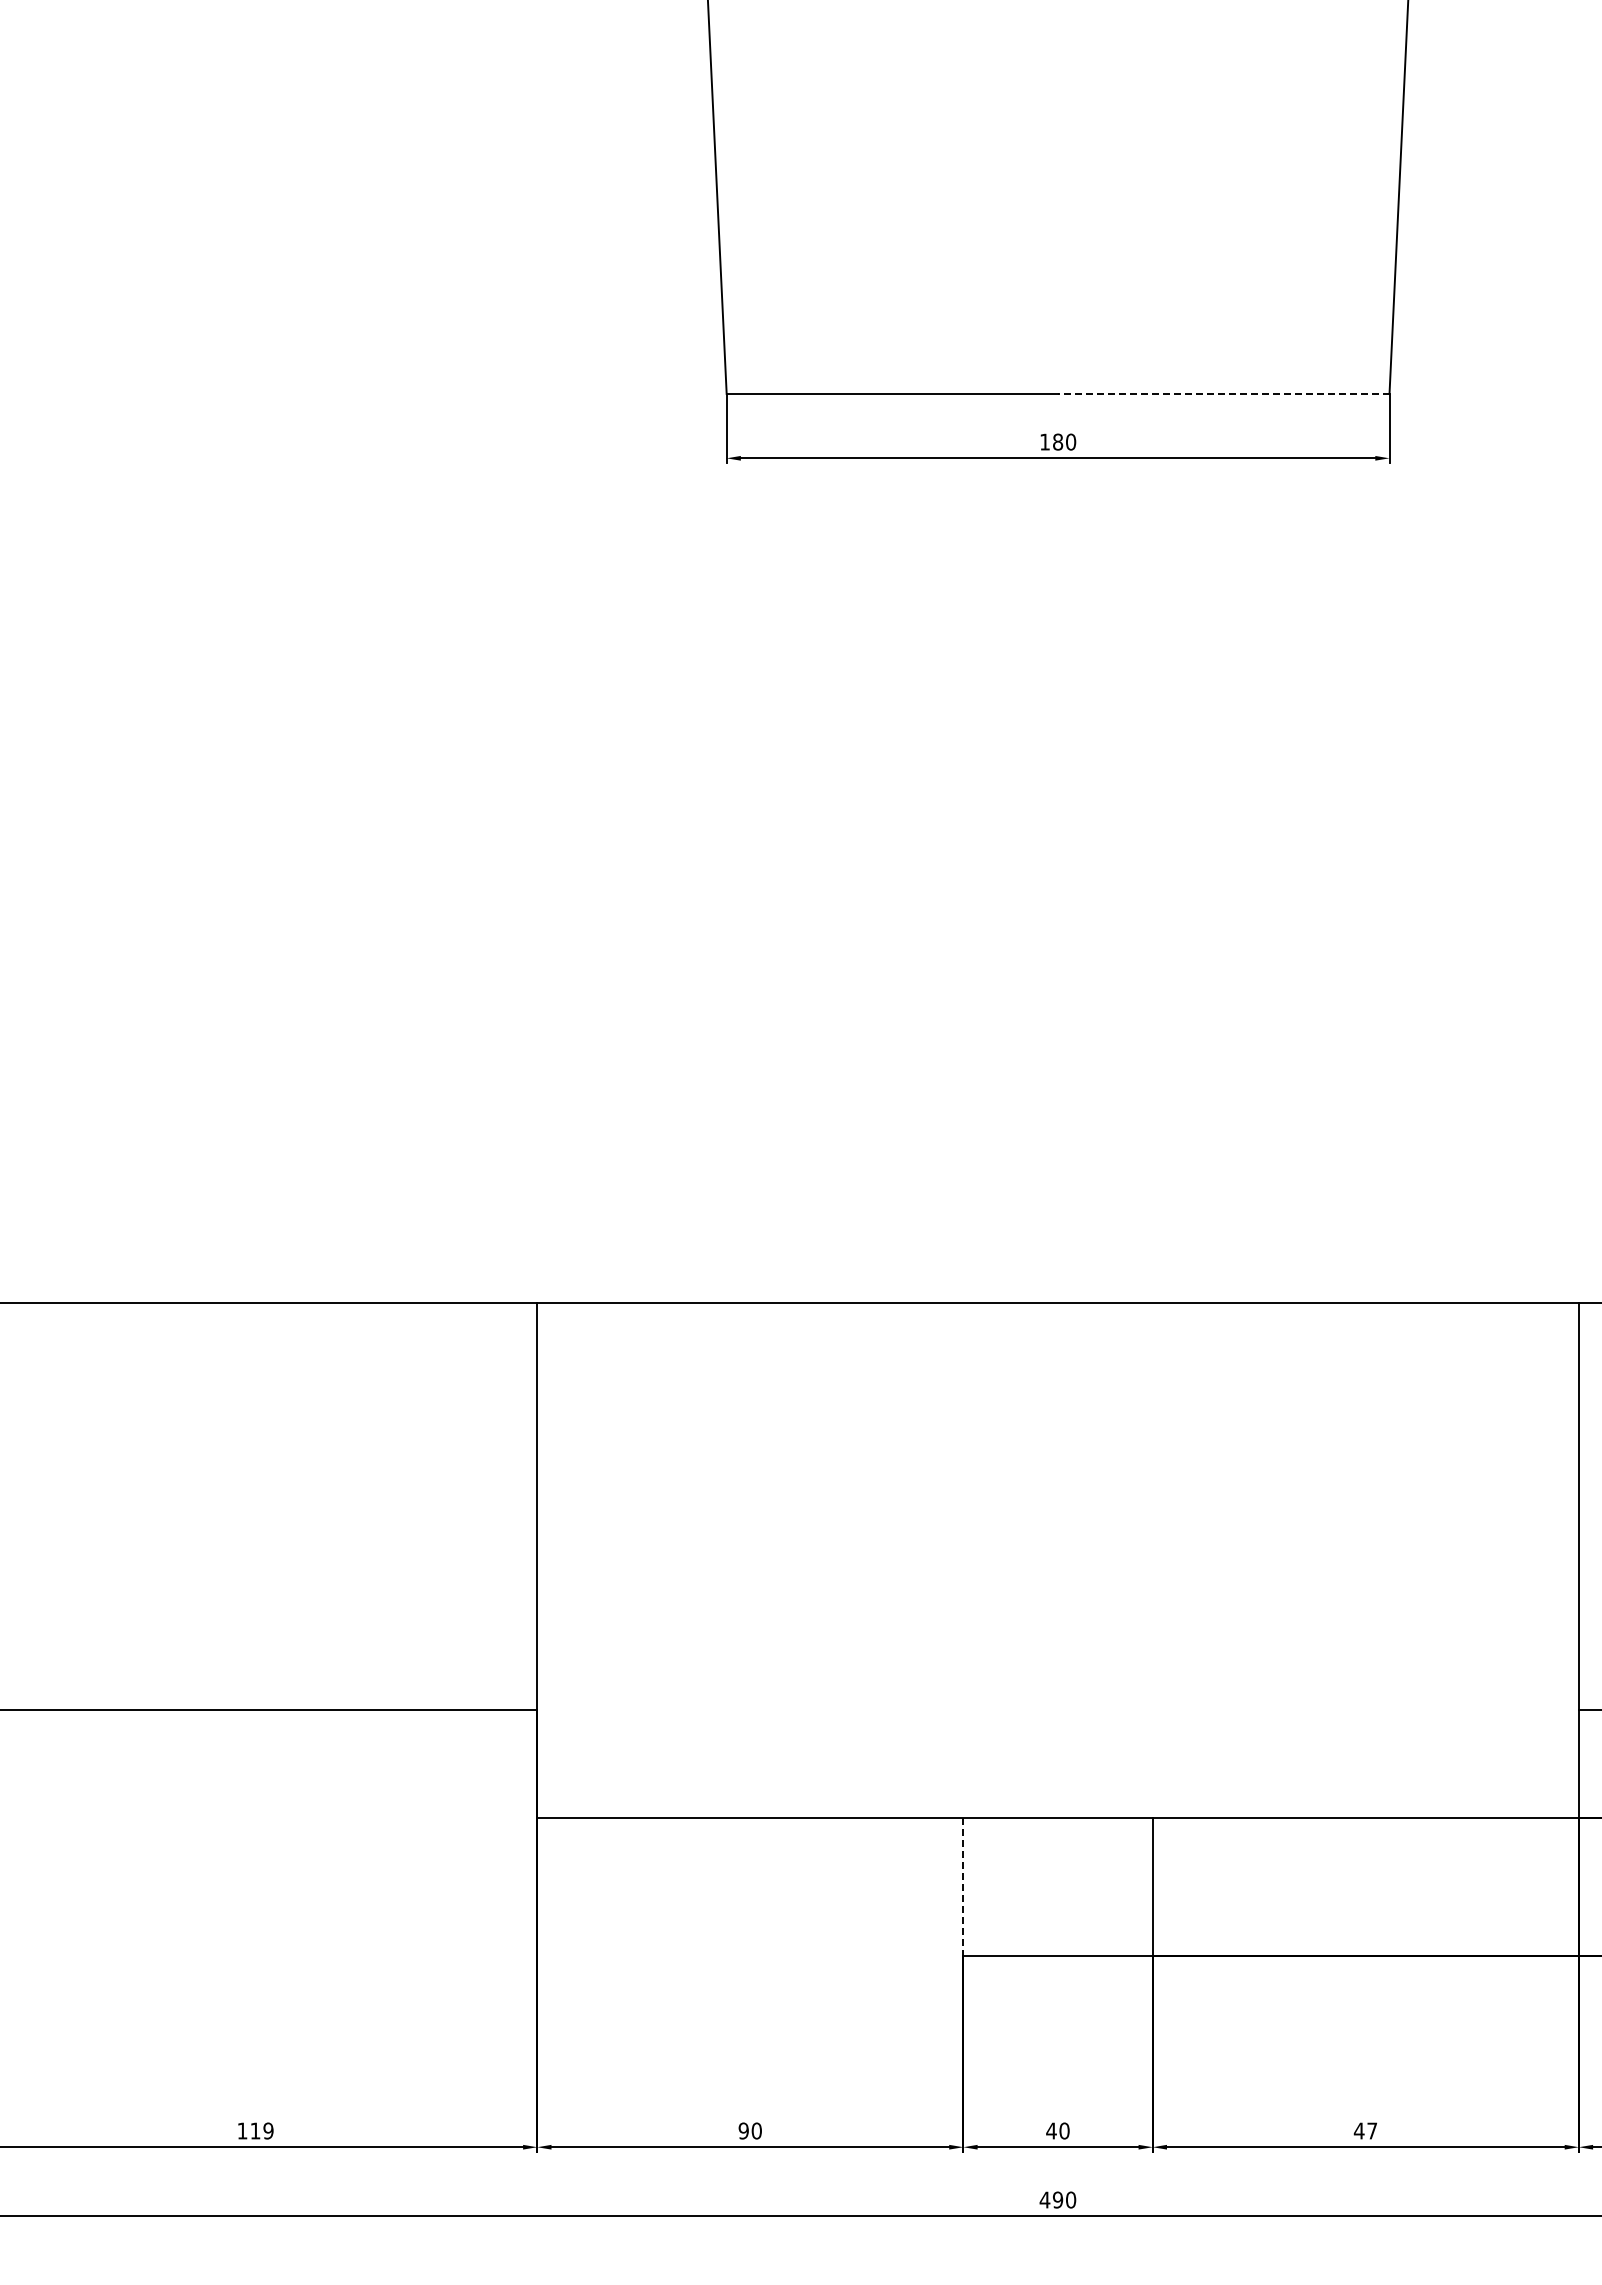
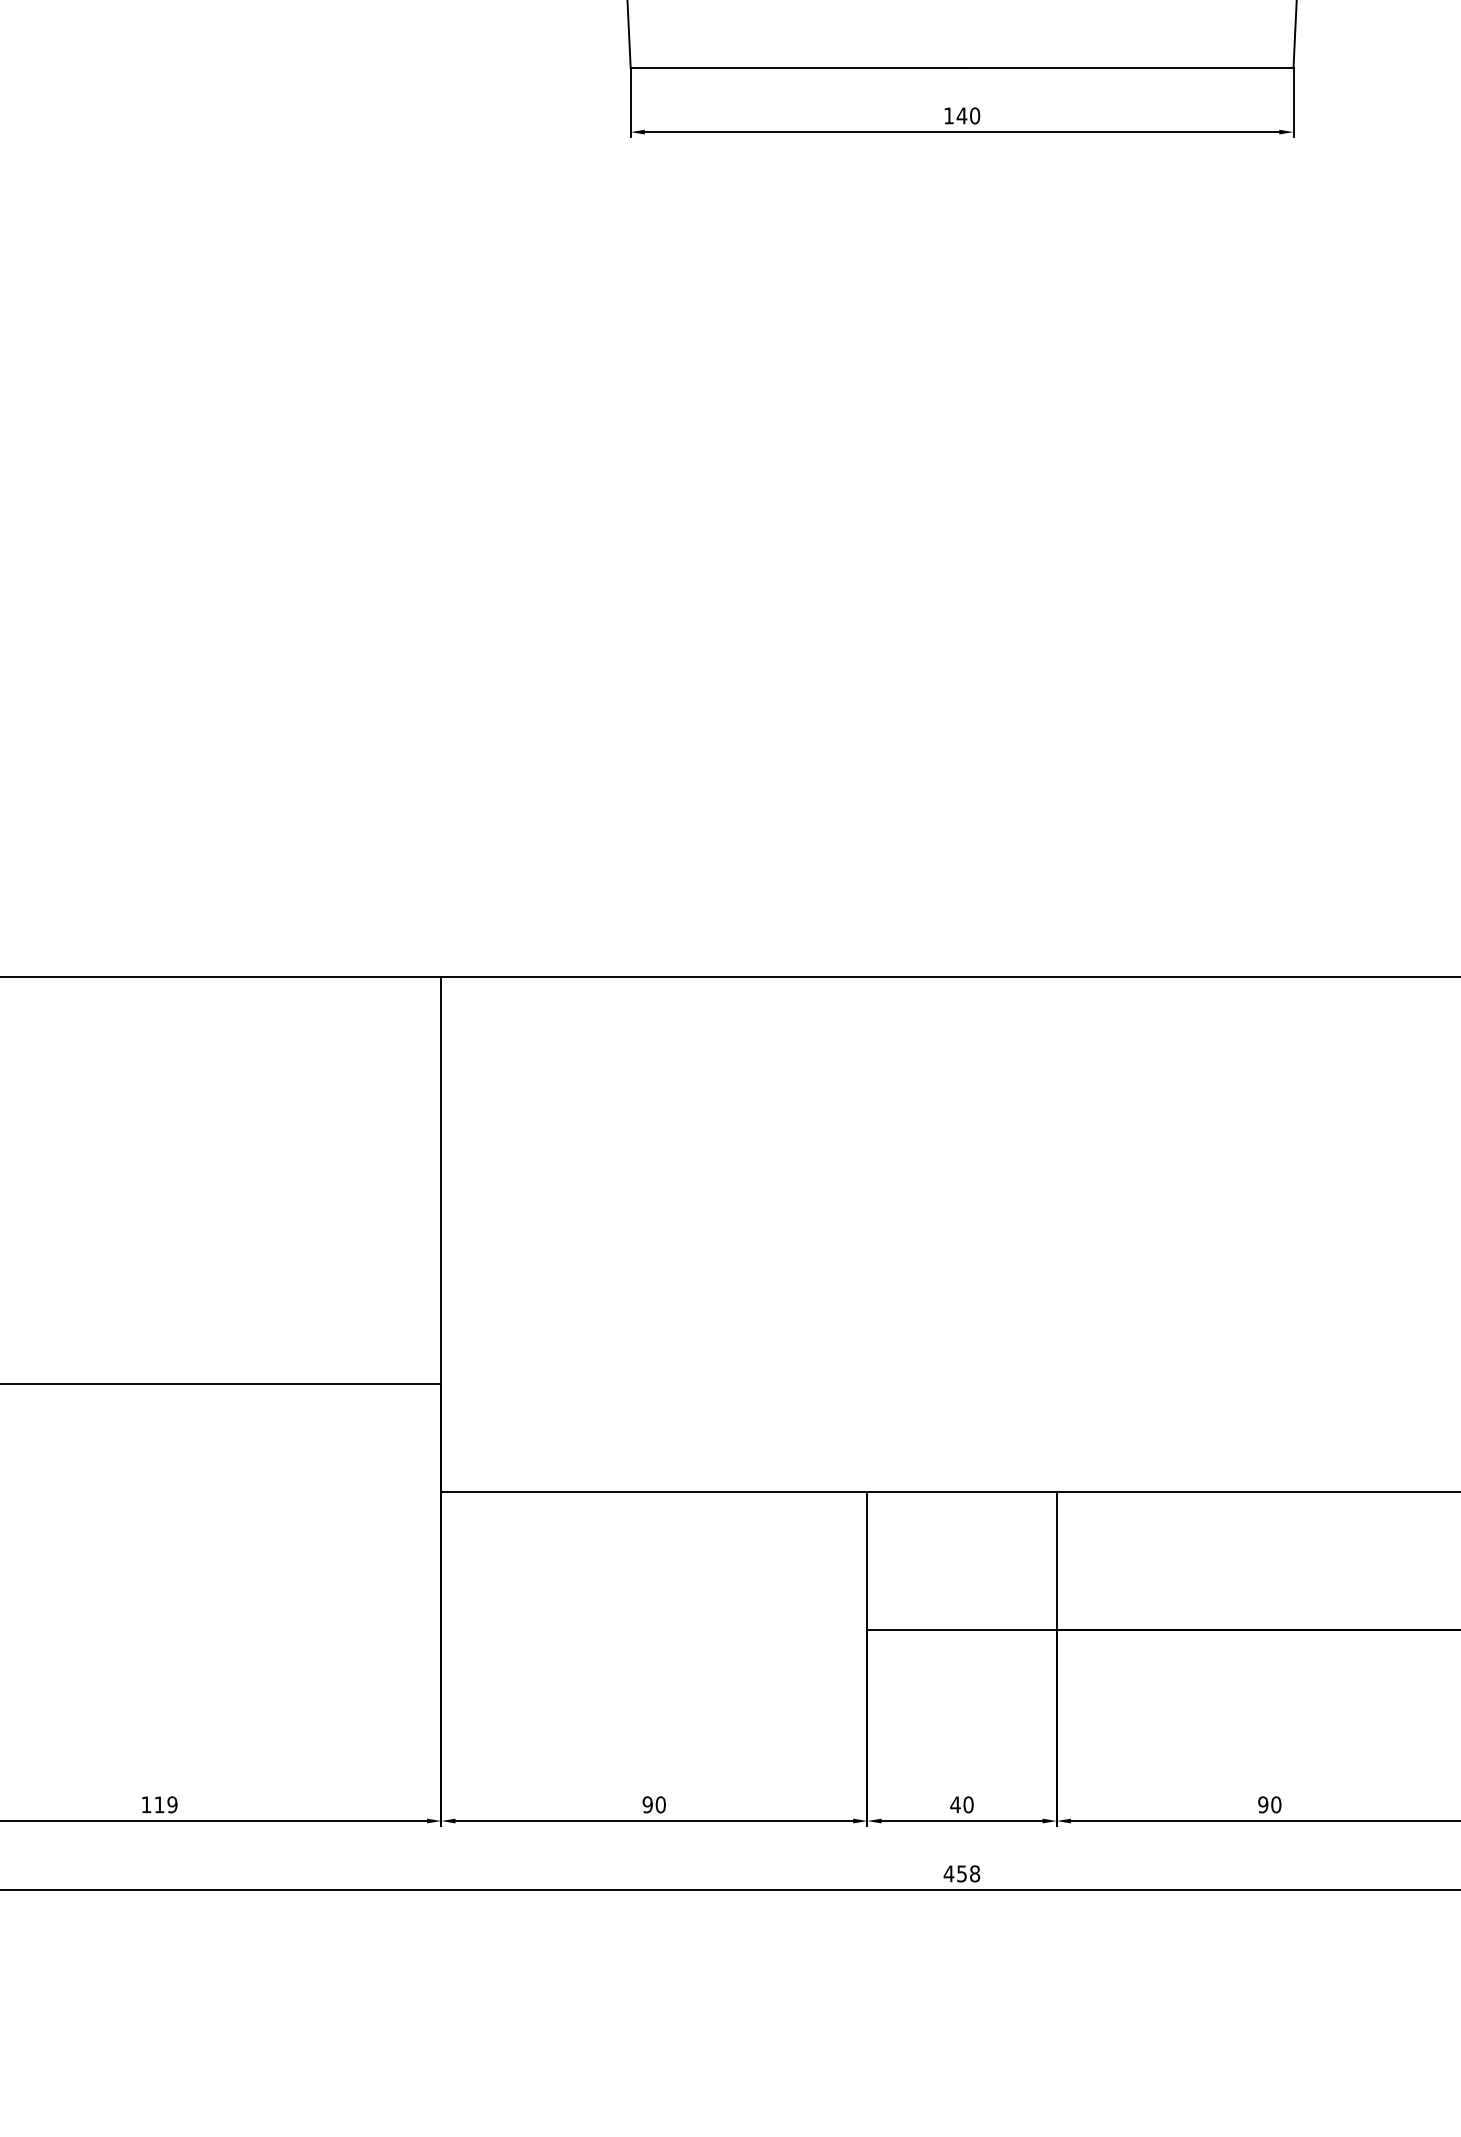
line: (1223, 393) -> (1127, 67), dashed -> solid
text: (1057, 441) -> (961, 115), 180 -> 140
line: (963, 1887) -> (867, 1561), dashed -> solid
text: (1365, 2130) -> (1269, 1804), 47 -> 90
text: (1064, 2199) -> (968, 1873), 490 -> 458

